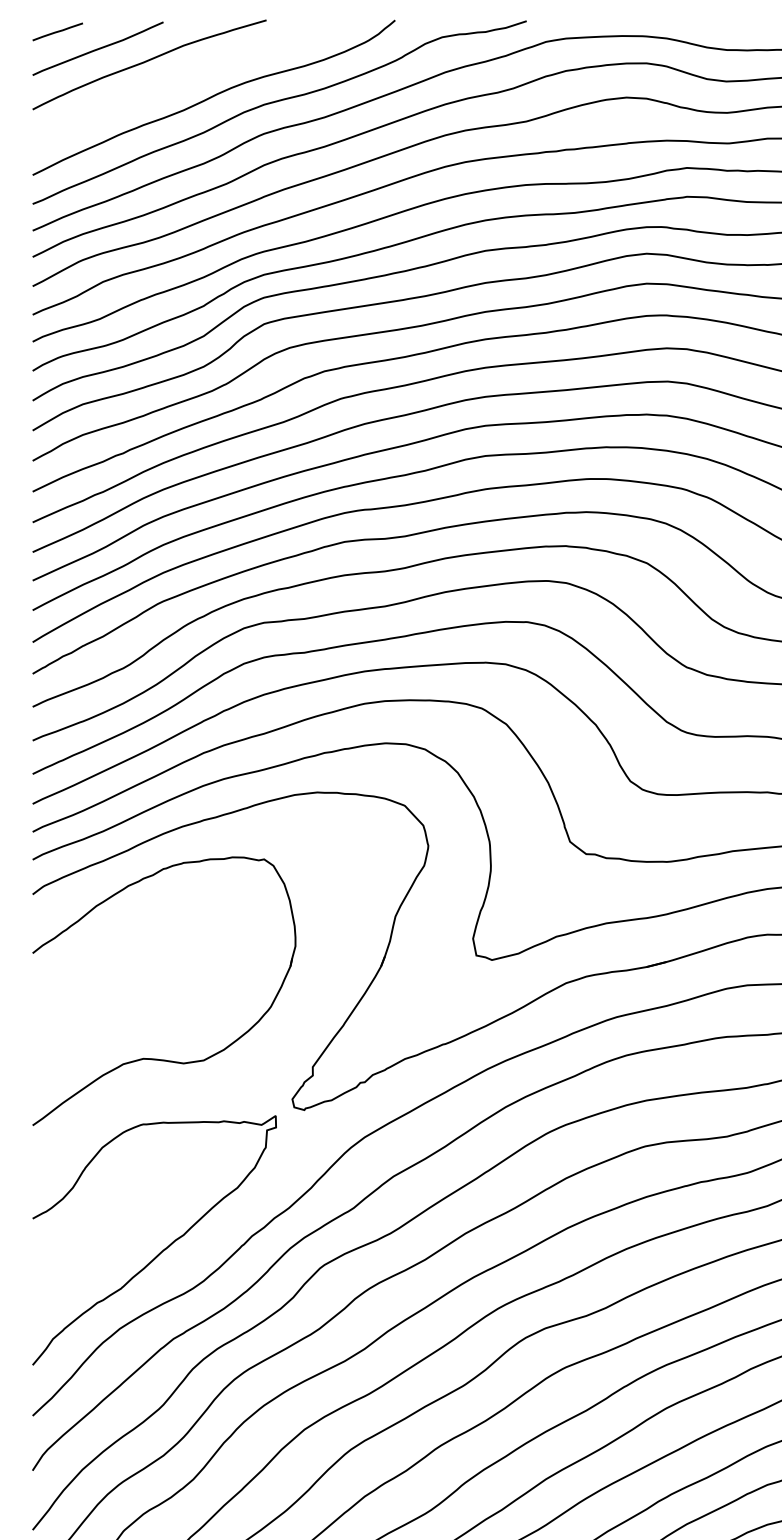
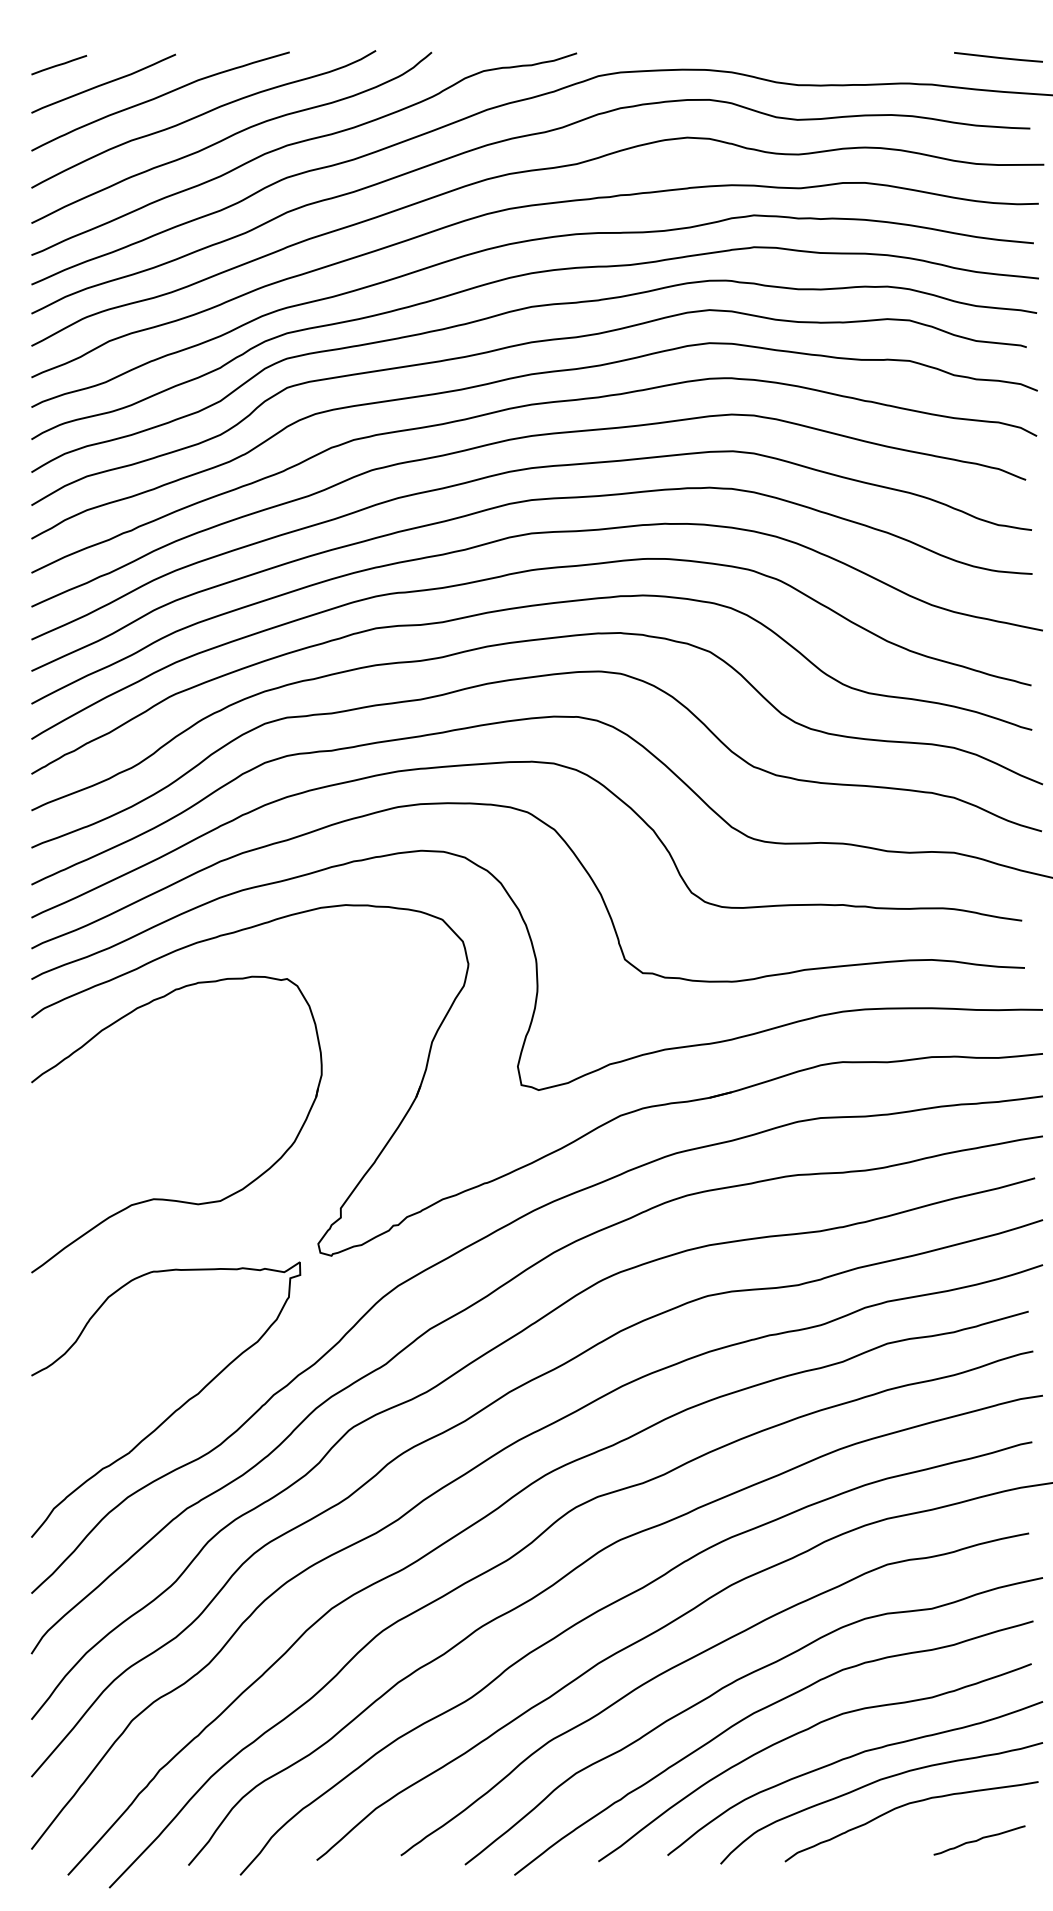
curve: (187, 77) -> (202, 115), added

